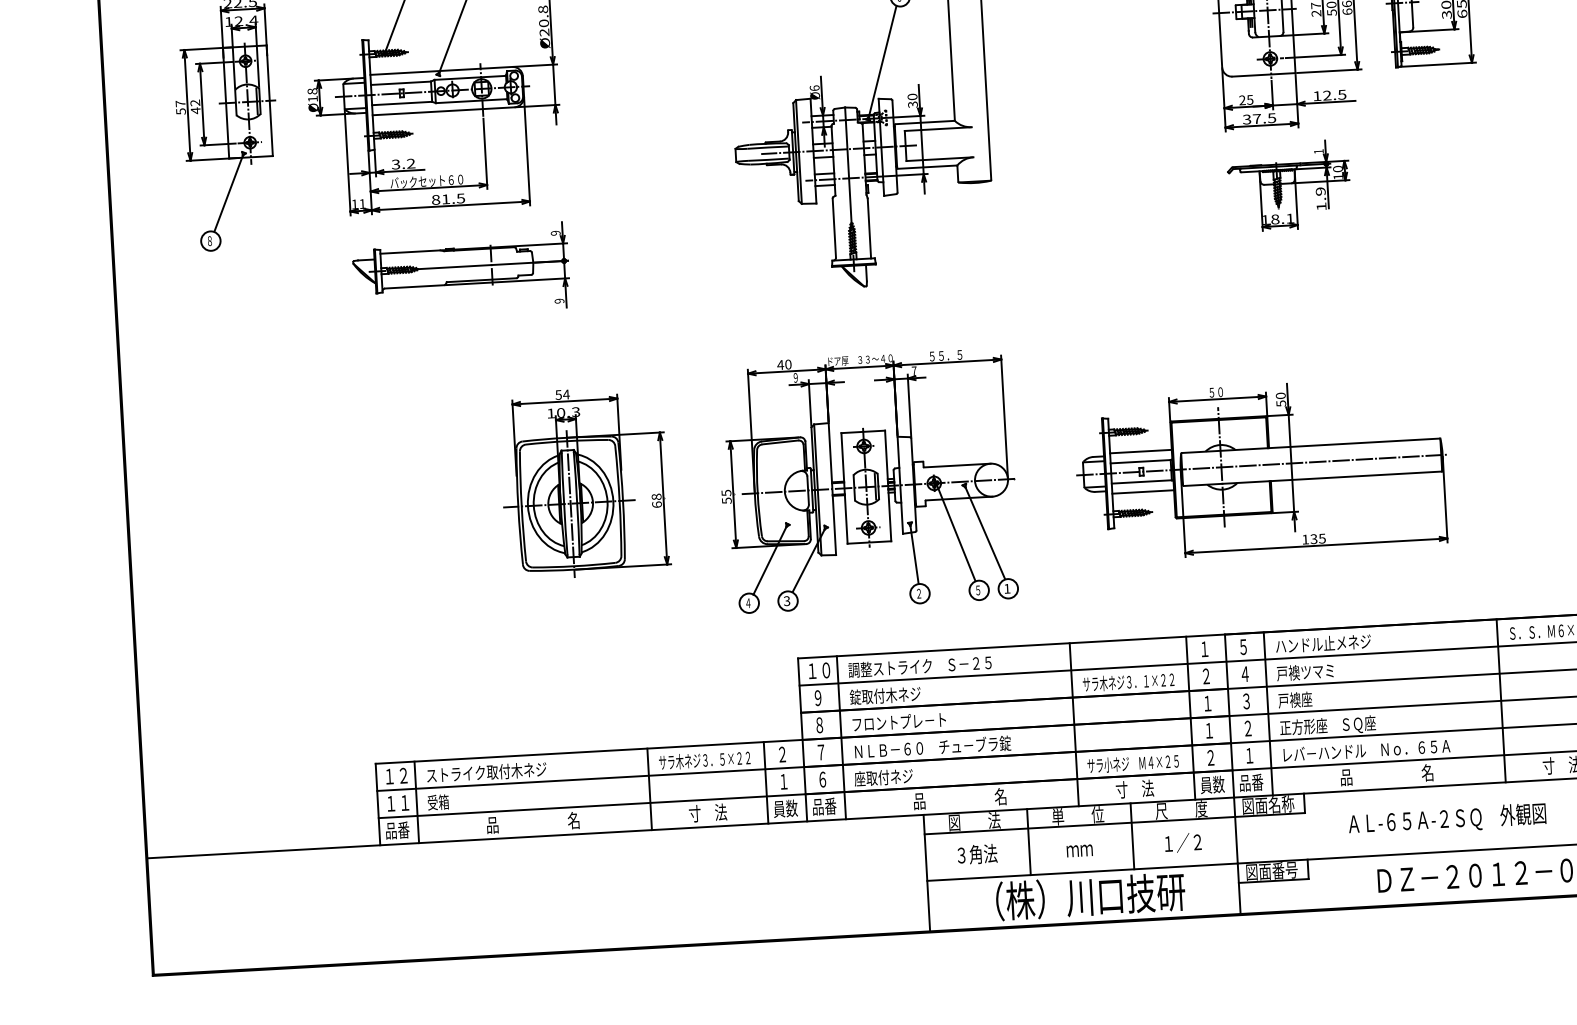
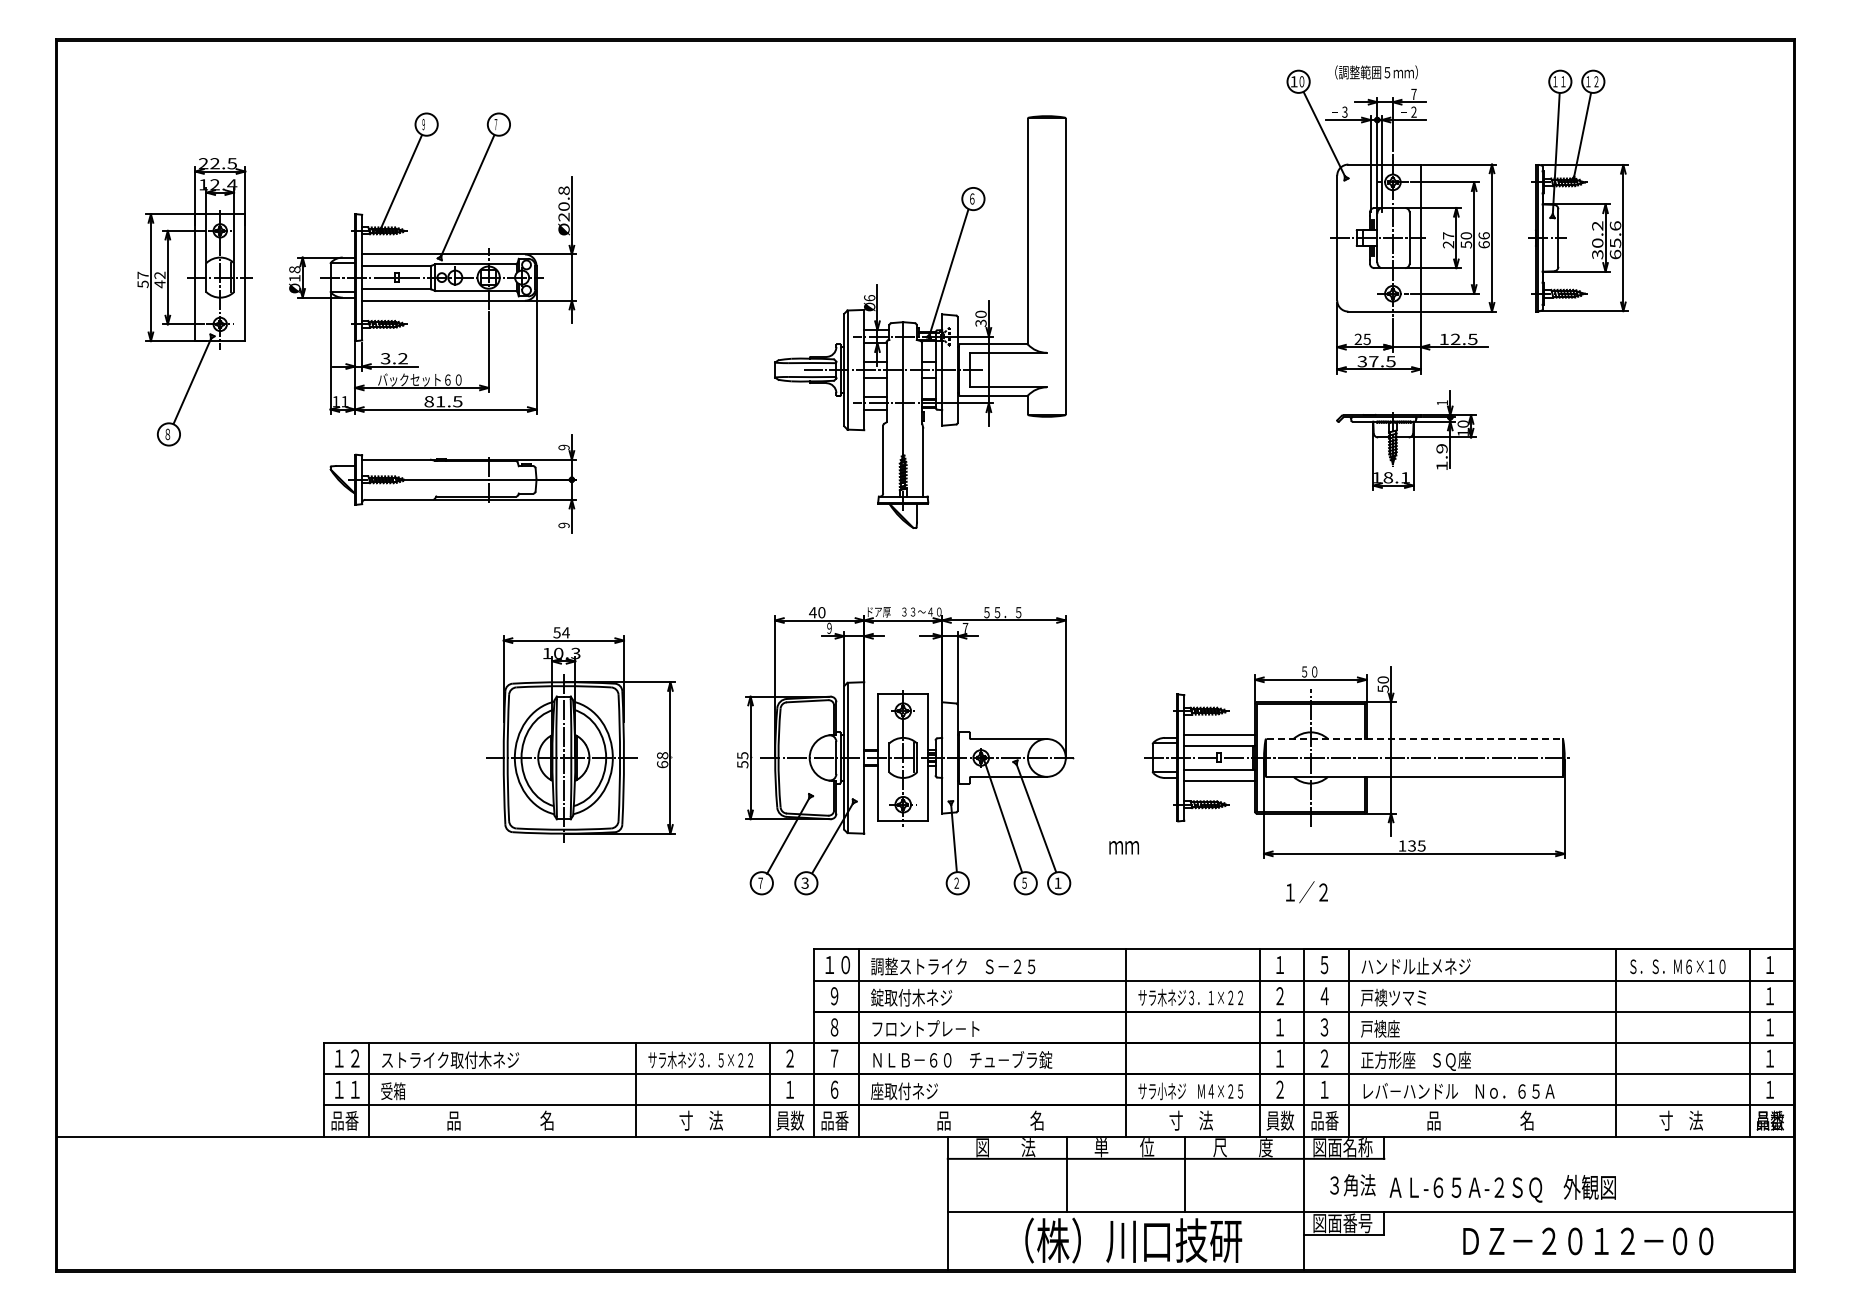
line: (1310, 446) -> (1414, 739), solid -> dashed
text: (748, 602) -> (760, 882), ４ -> ７
text: (1447, 819) -> (1502, 1188), moved
text: (1182, 843) -> (1306, 892), moved
text: (1079, 850) -> (1123, 847), moved
text: (977, 854) -> (1352, 1185), moved

